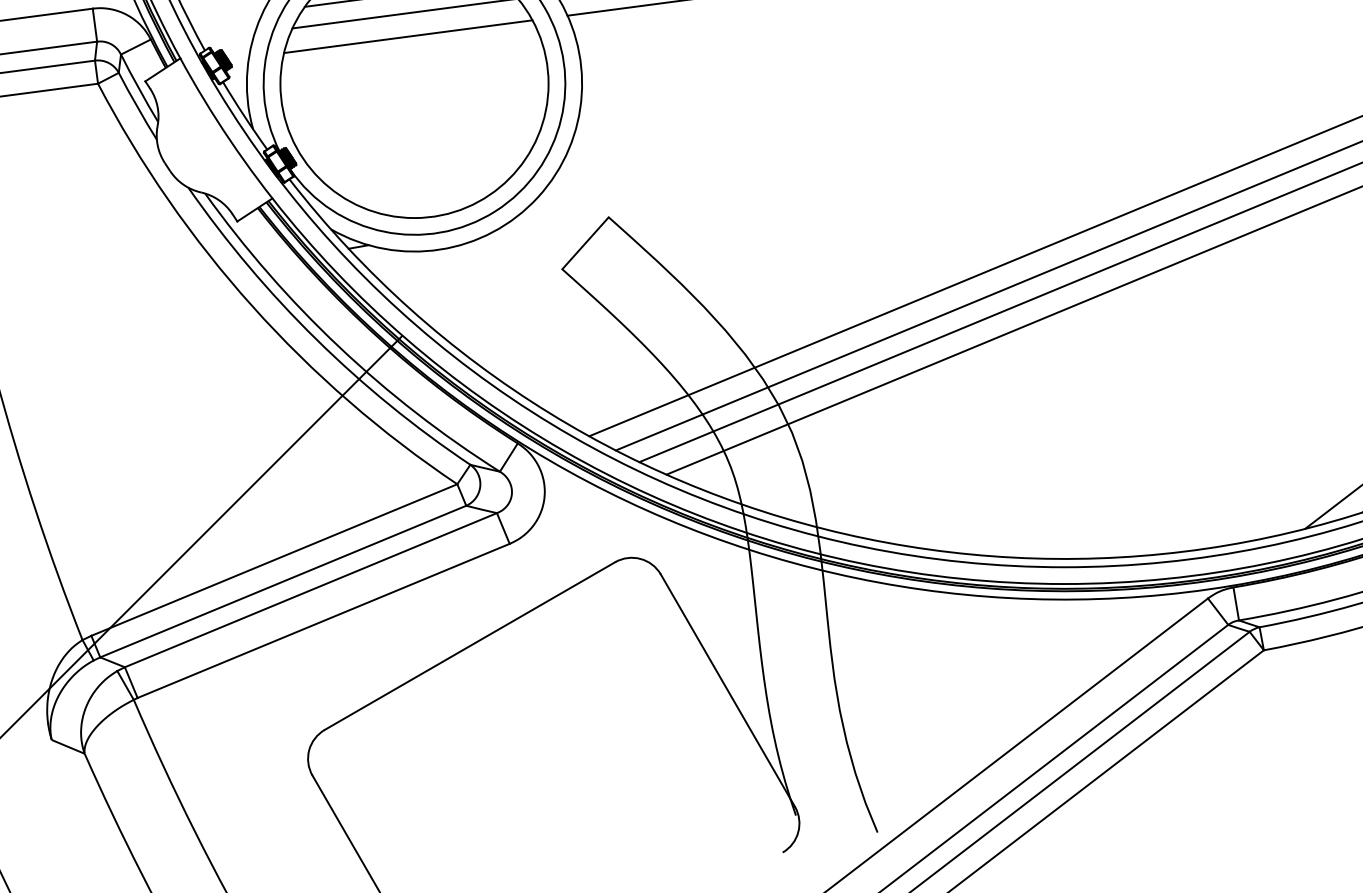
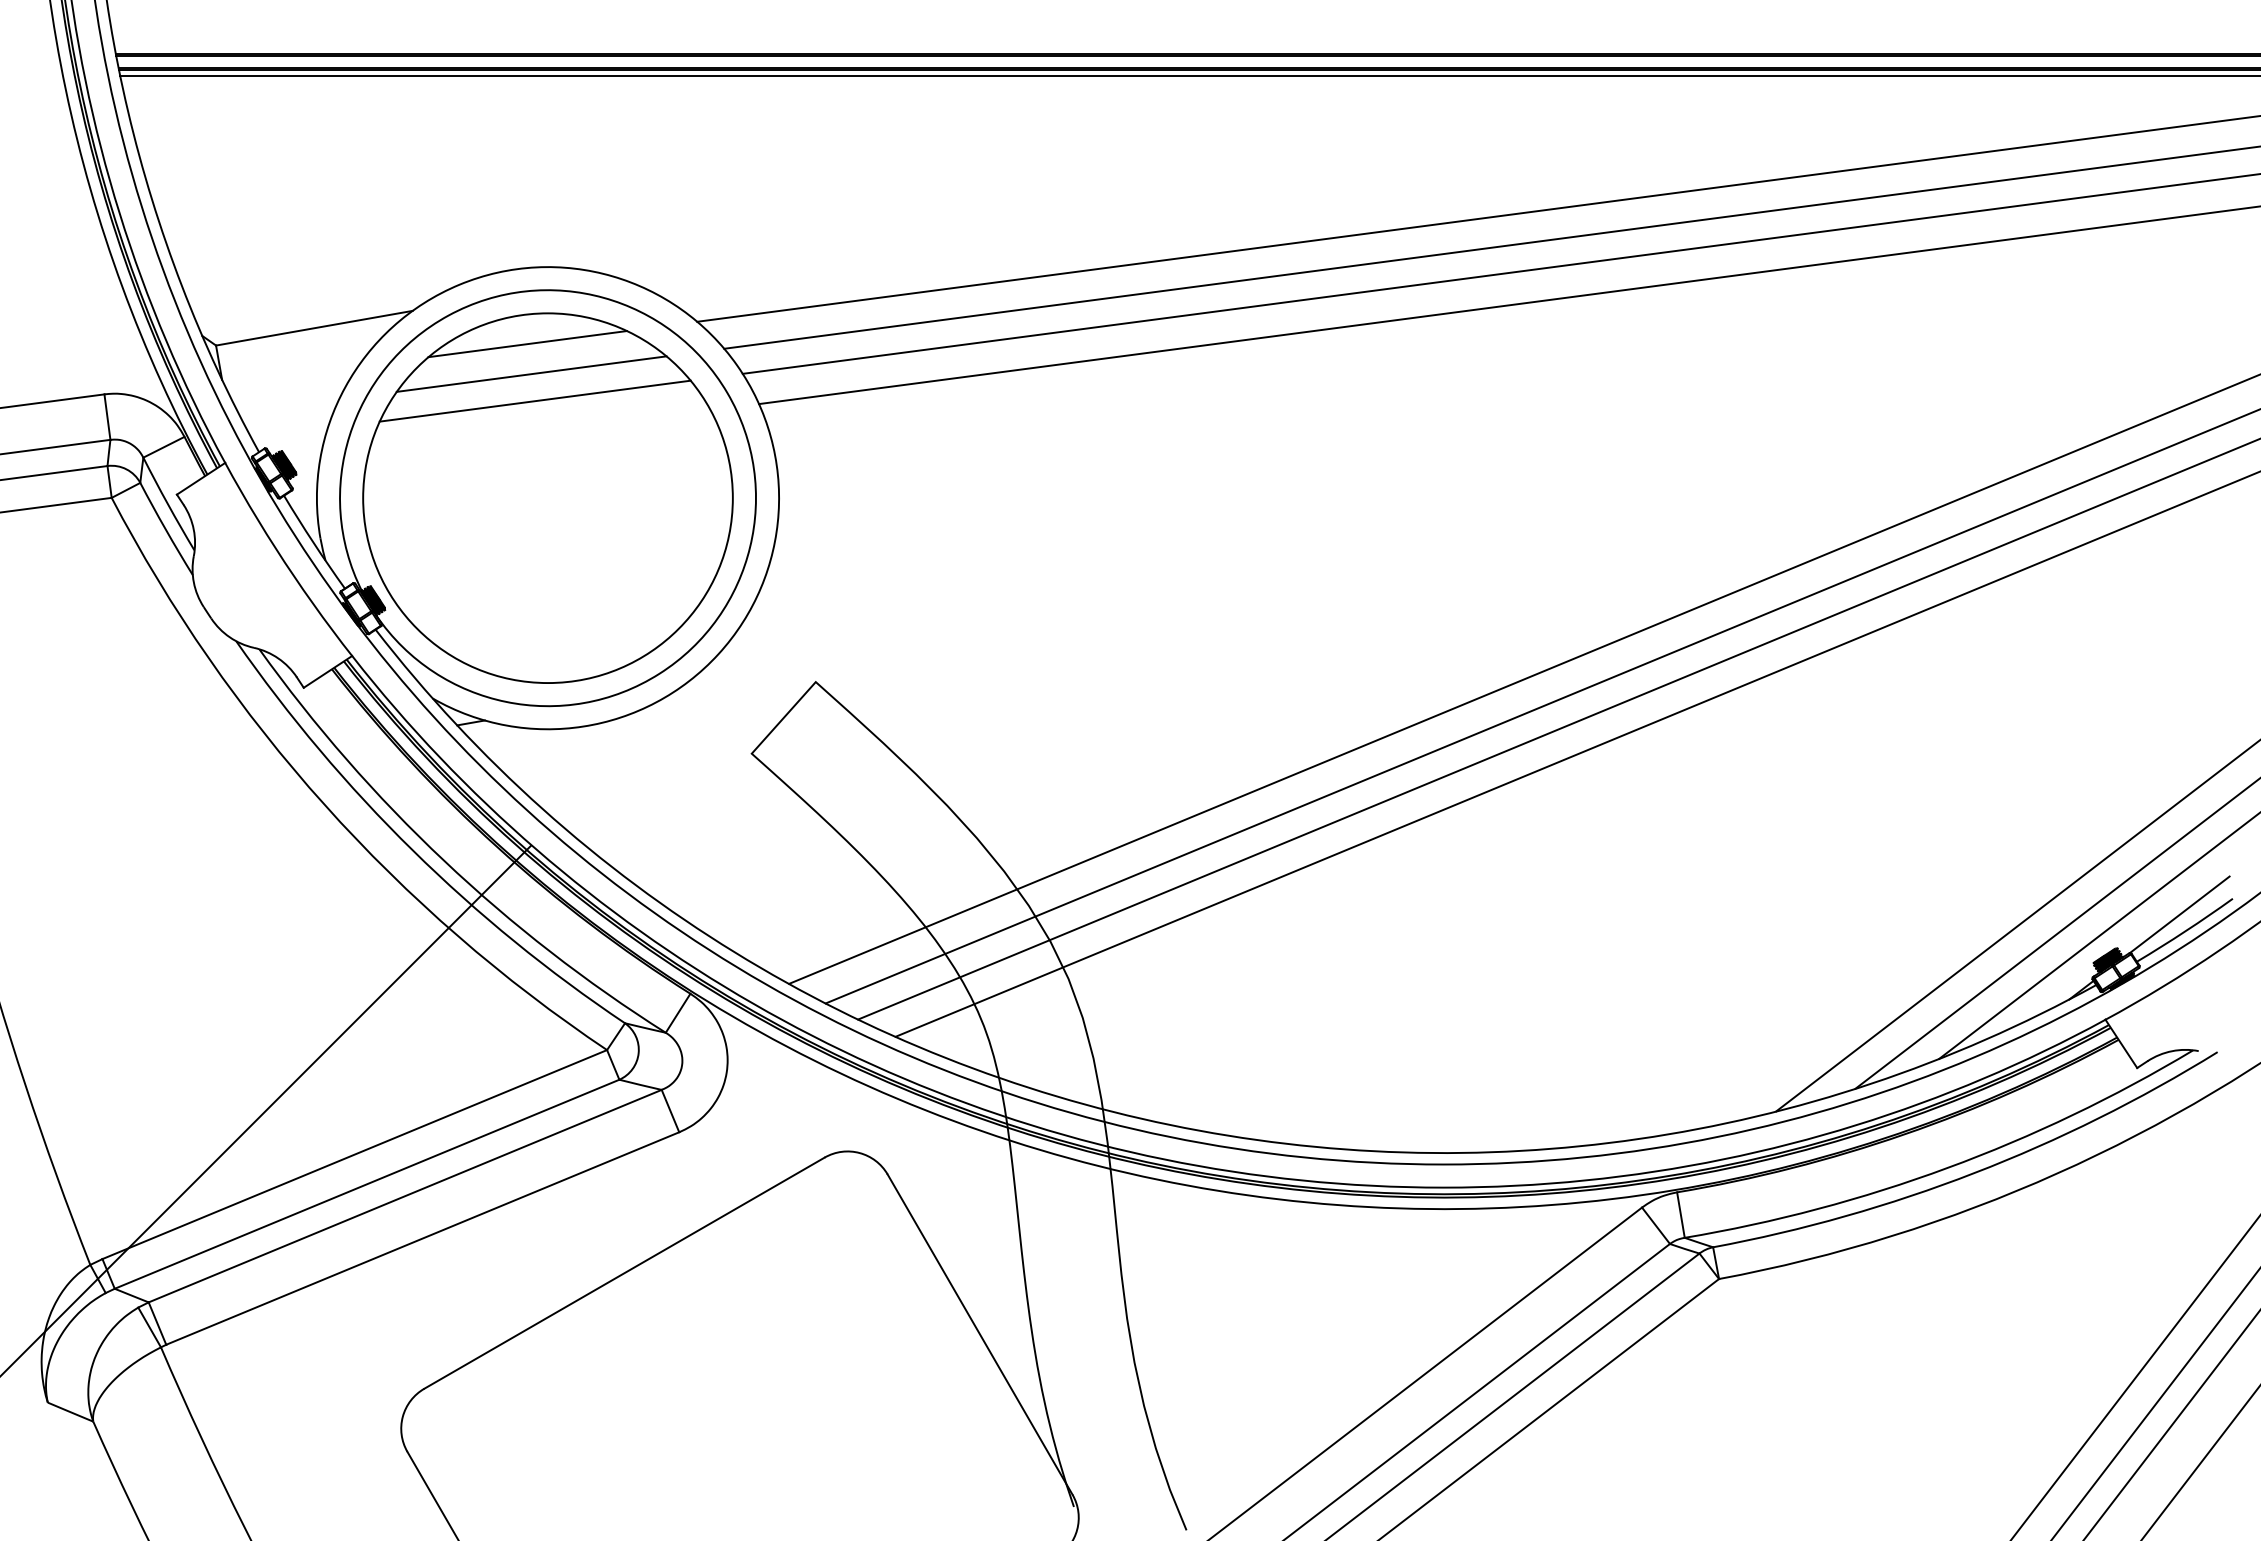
line: (408, 36) -> (539, 432), removed

